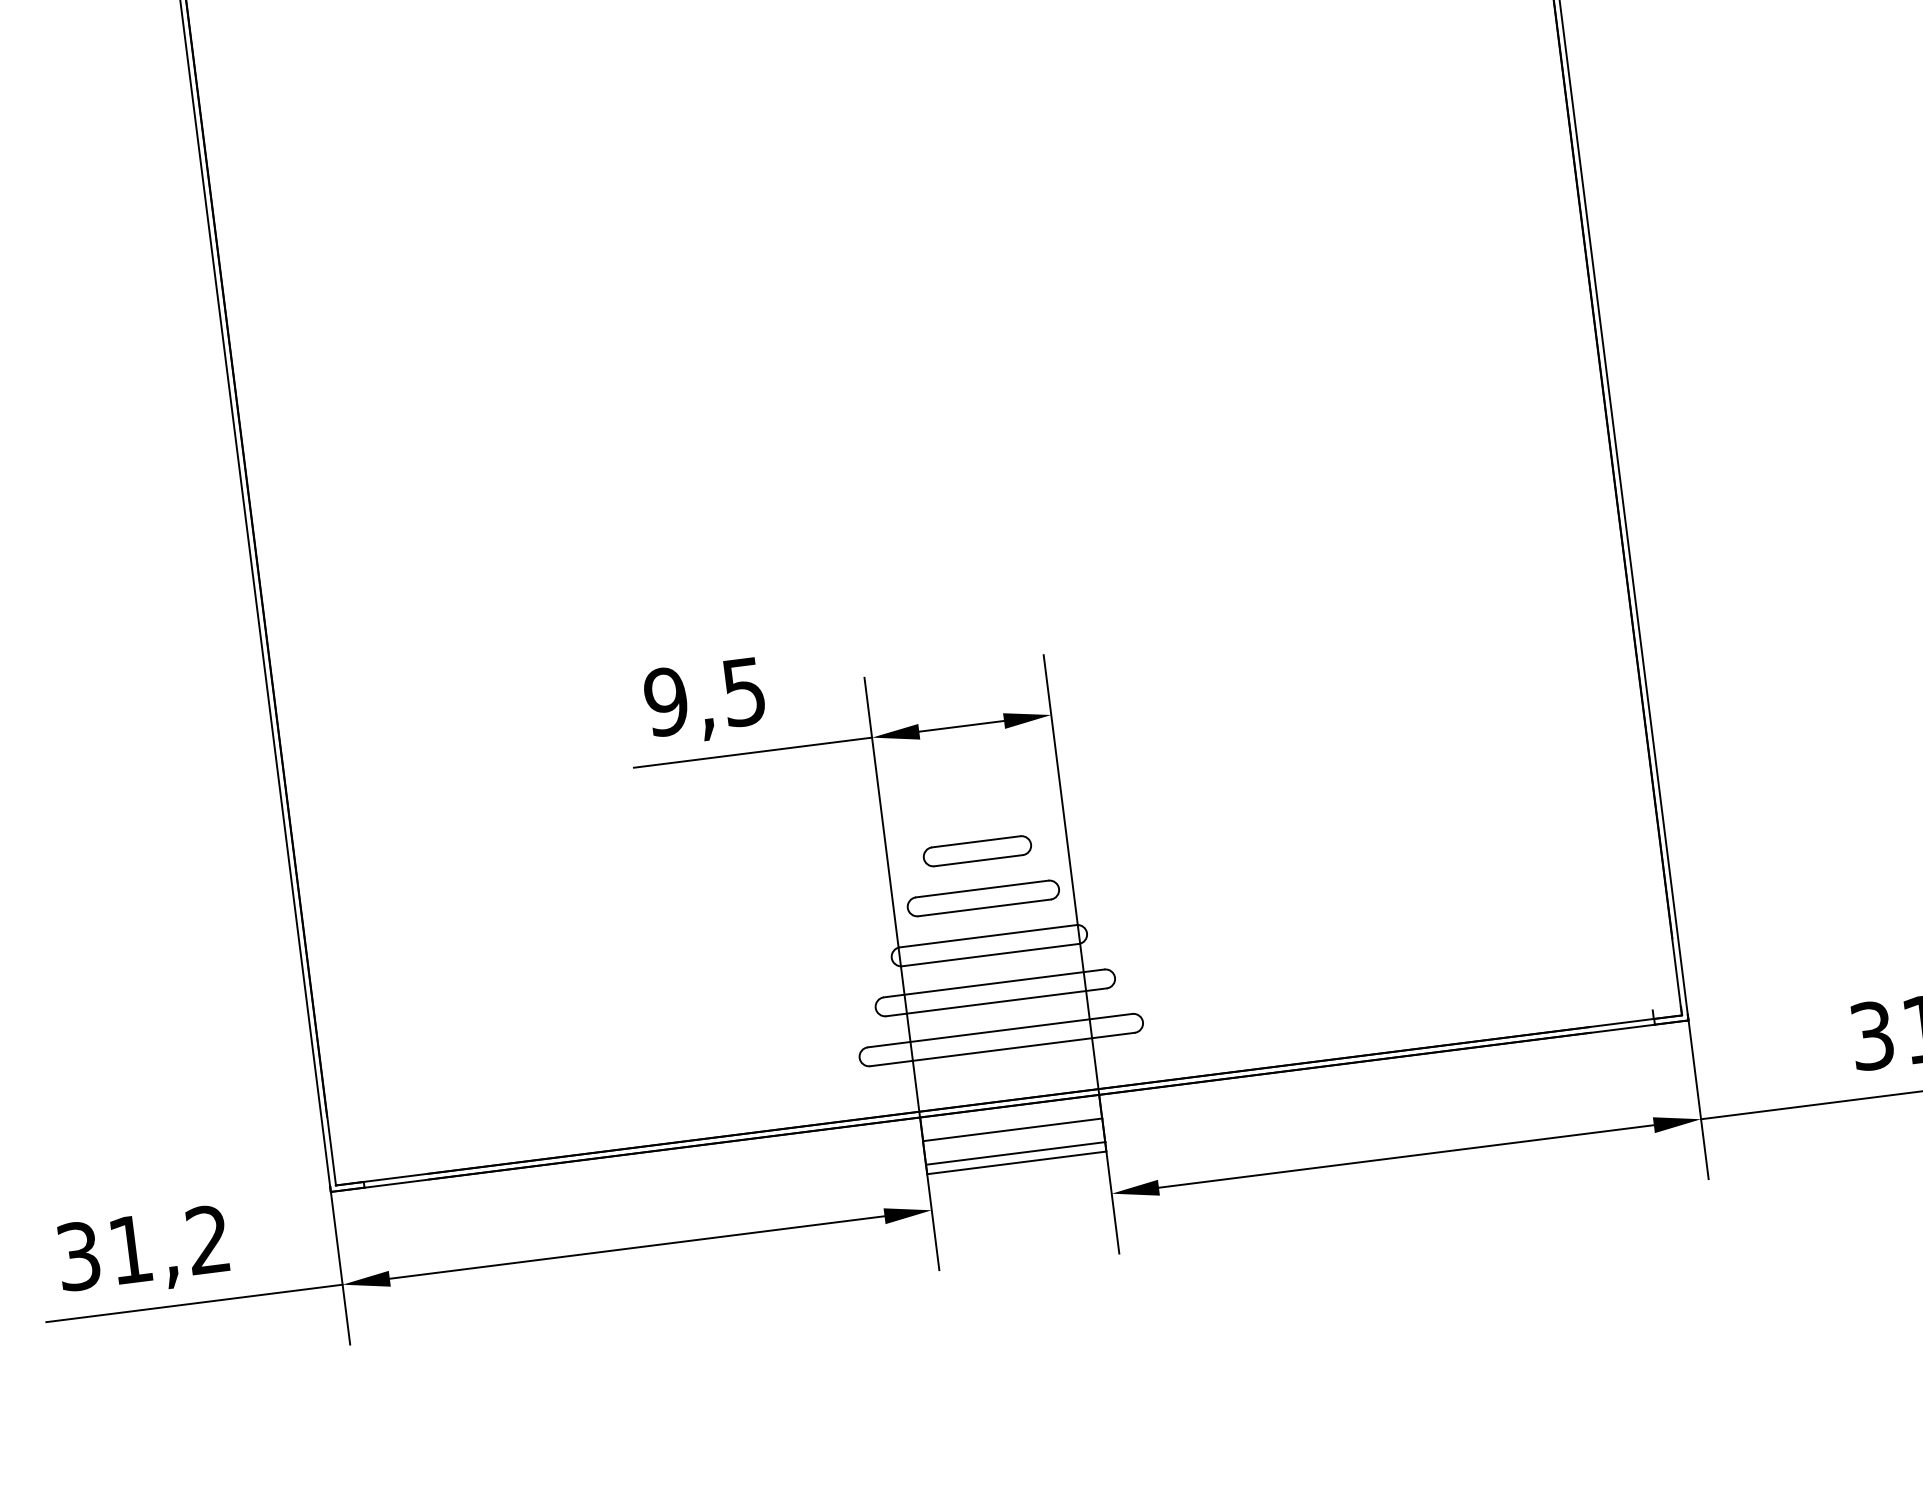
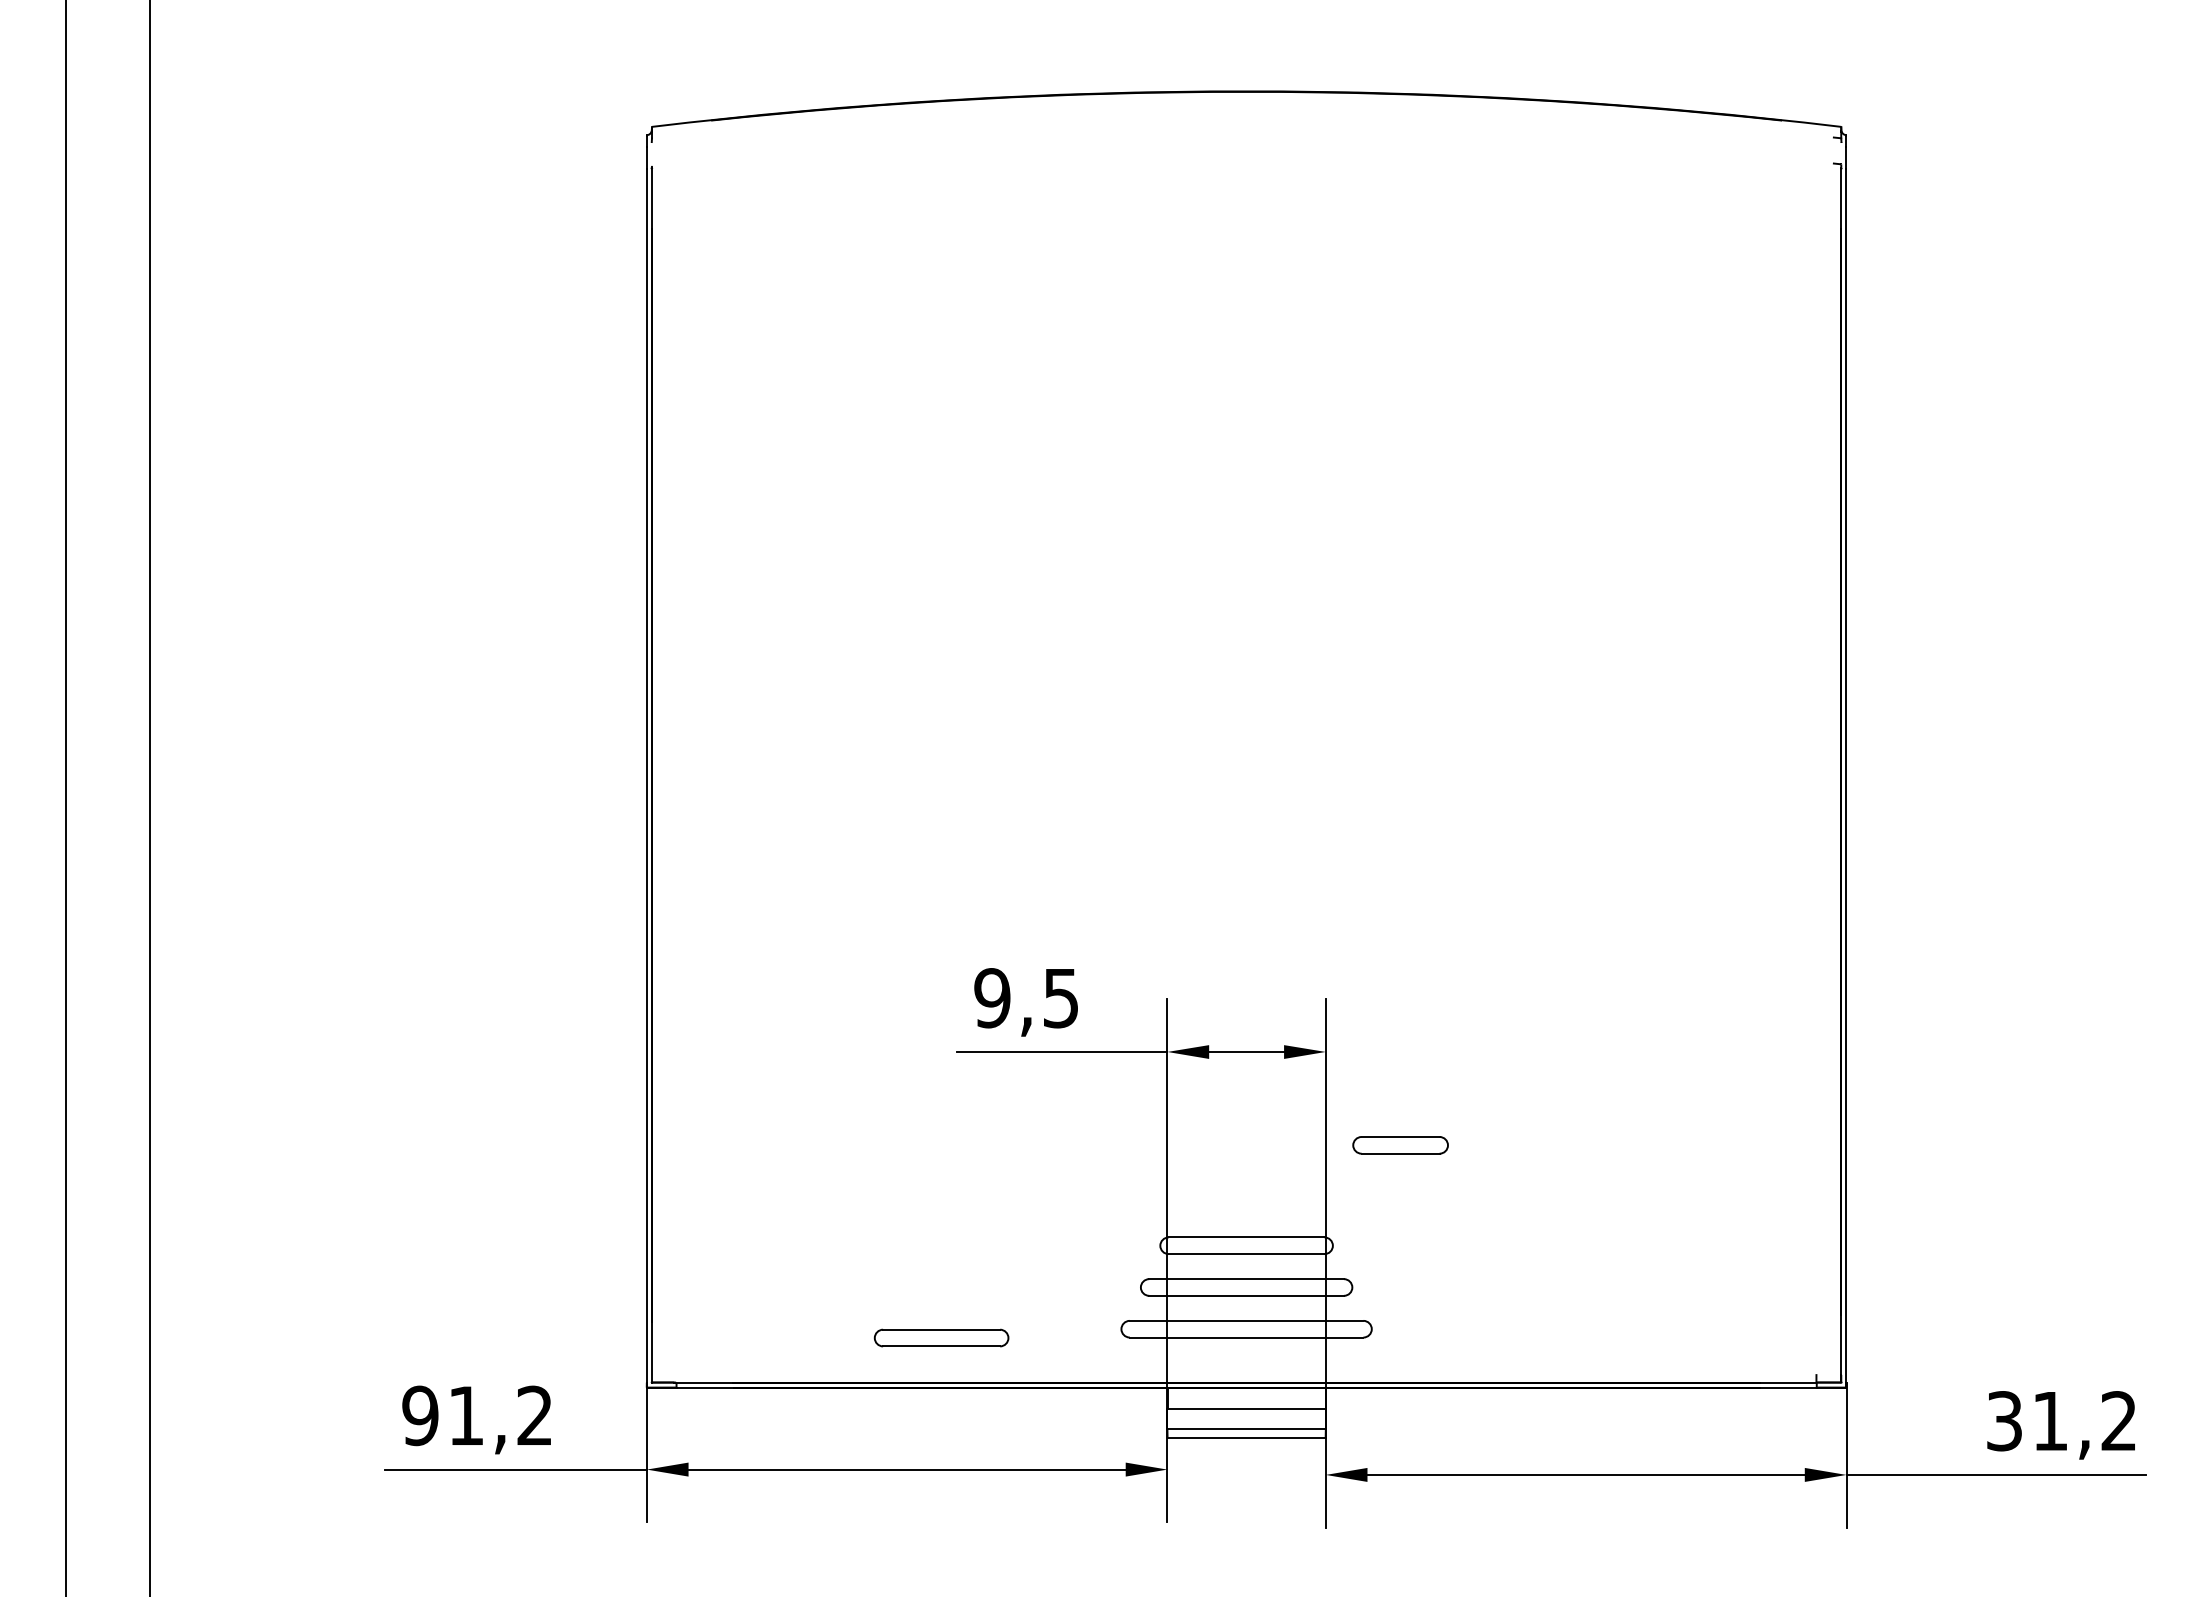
part: (977, 851) -> (1400, 1145), moved
part: (983, 897) -> (941, 1337), moved
text: (78, 1255) -> (420, 1415), 31,2 -> 91,2

